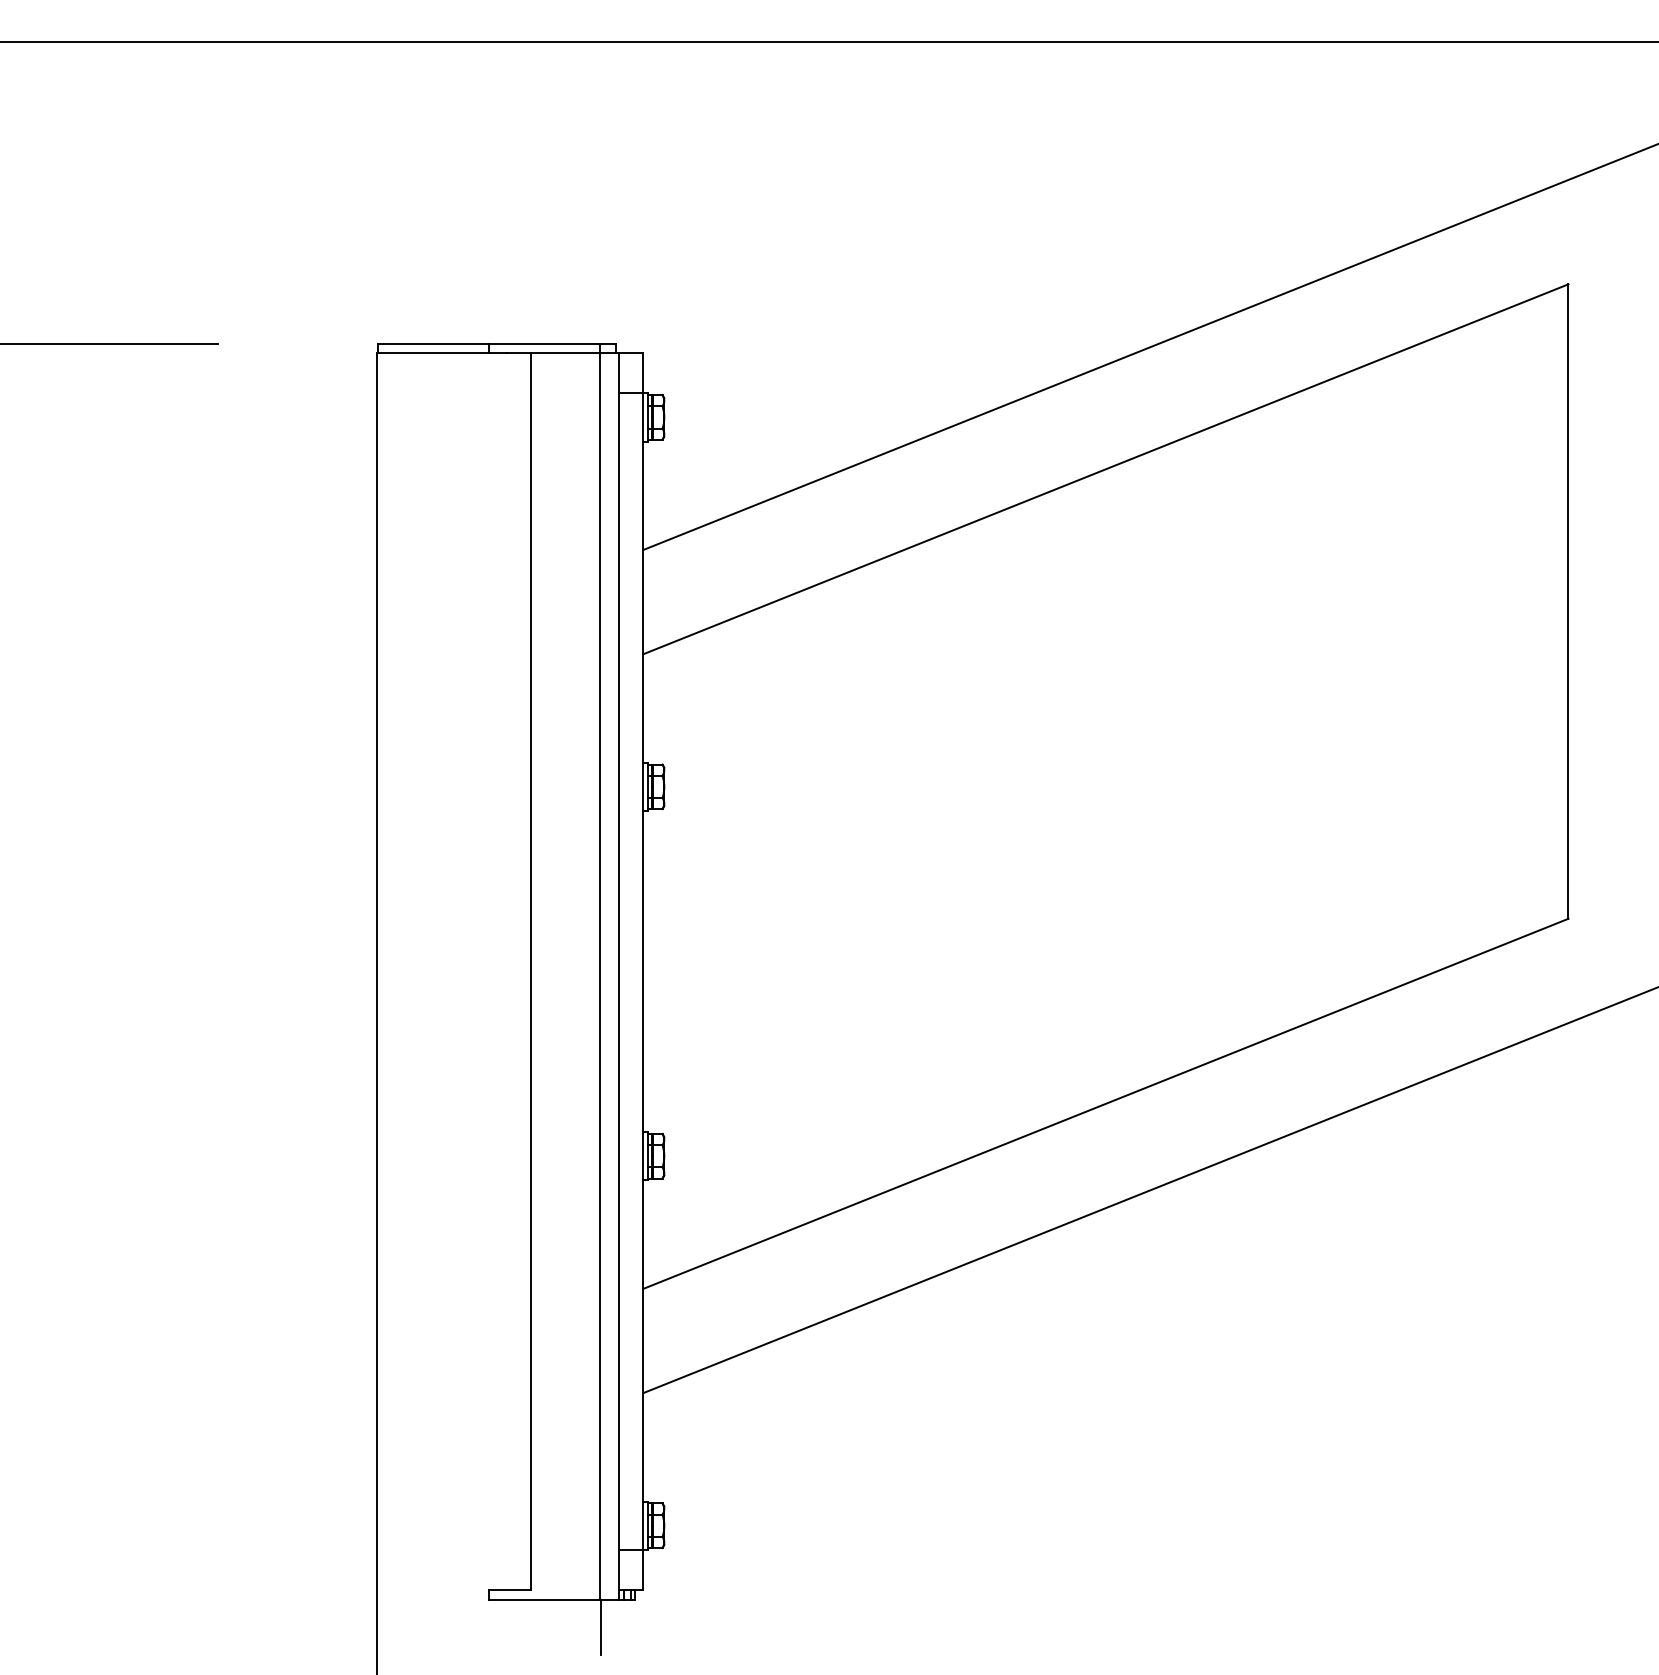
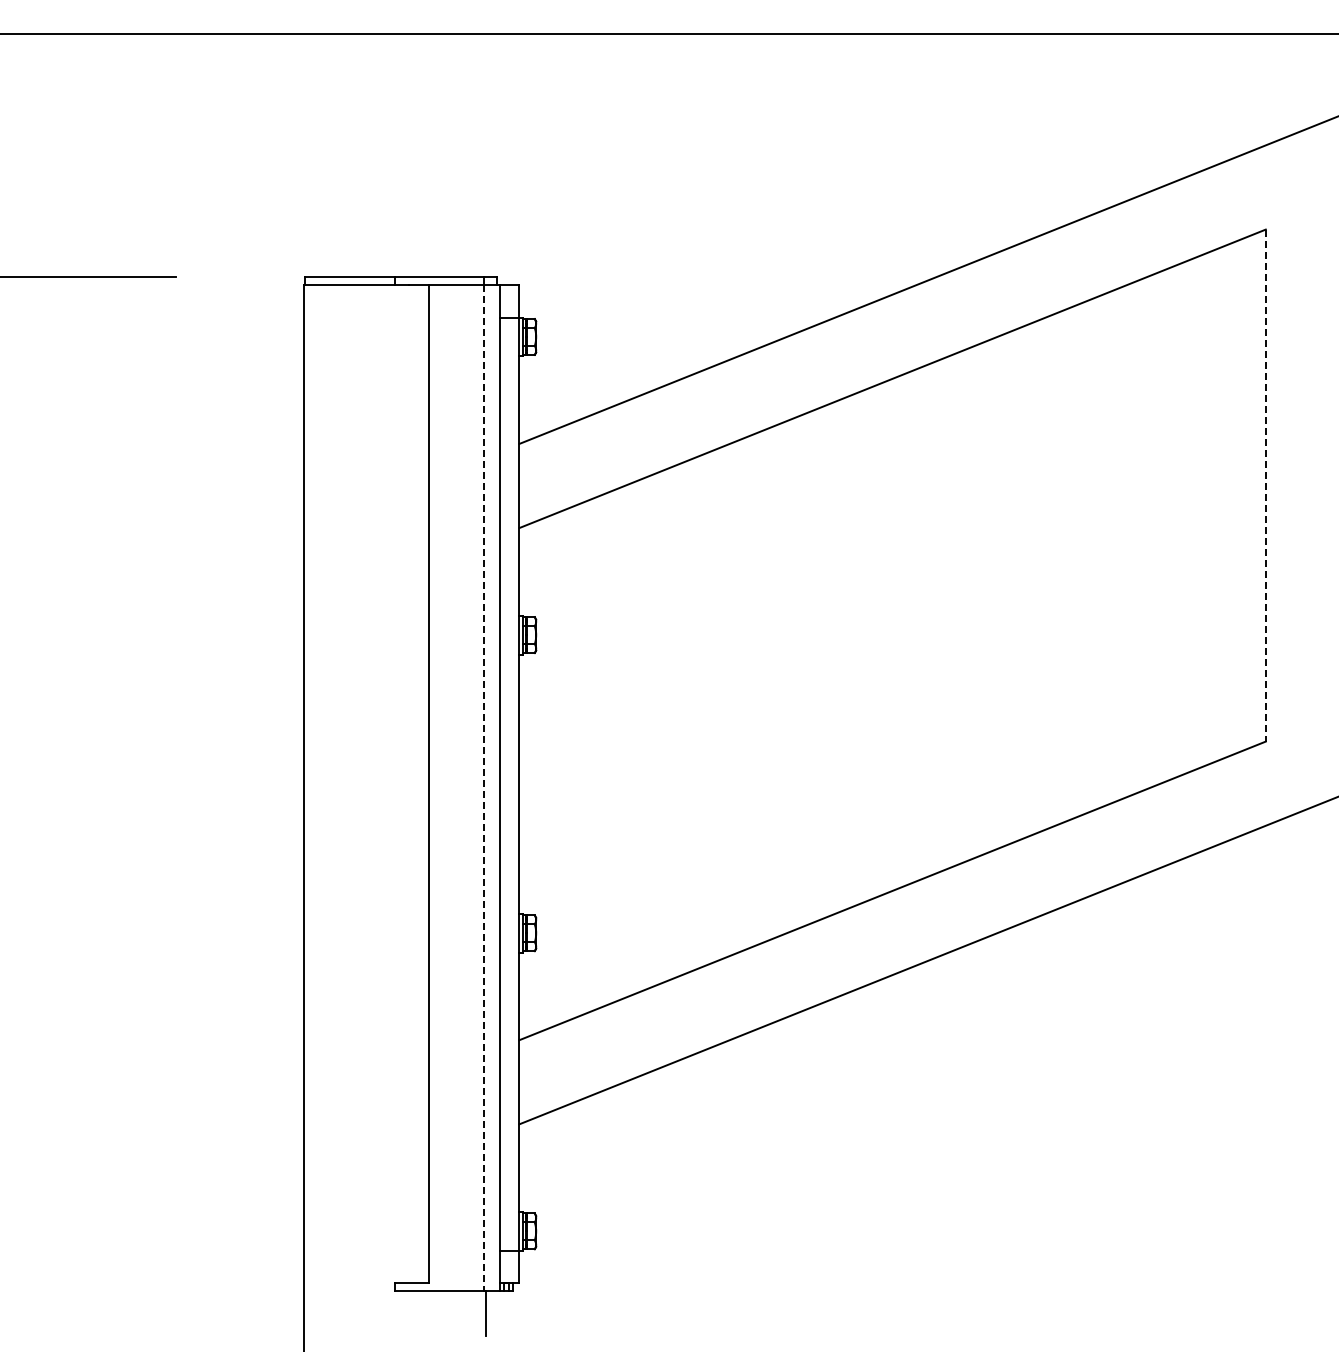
line: (1568, 602) -> (1265, 486), solid -> dashed
line: (600, 976) -> (484, 788), solid -> dashed

